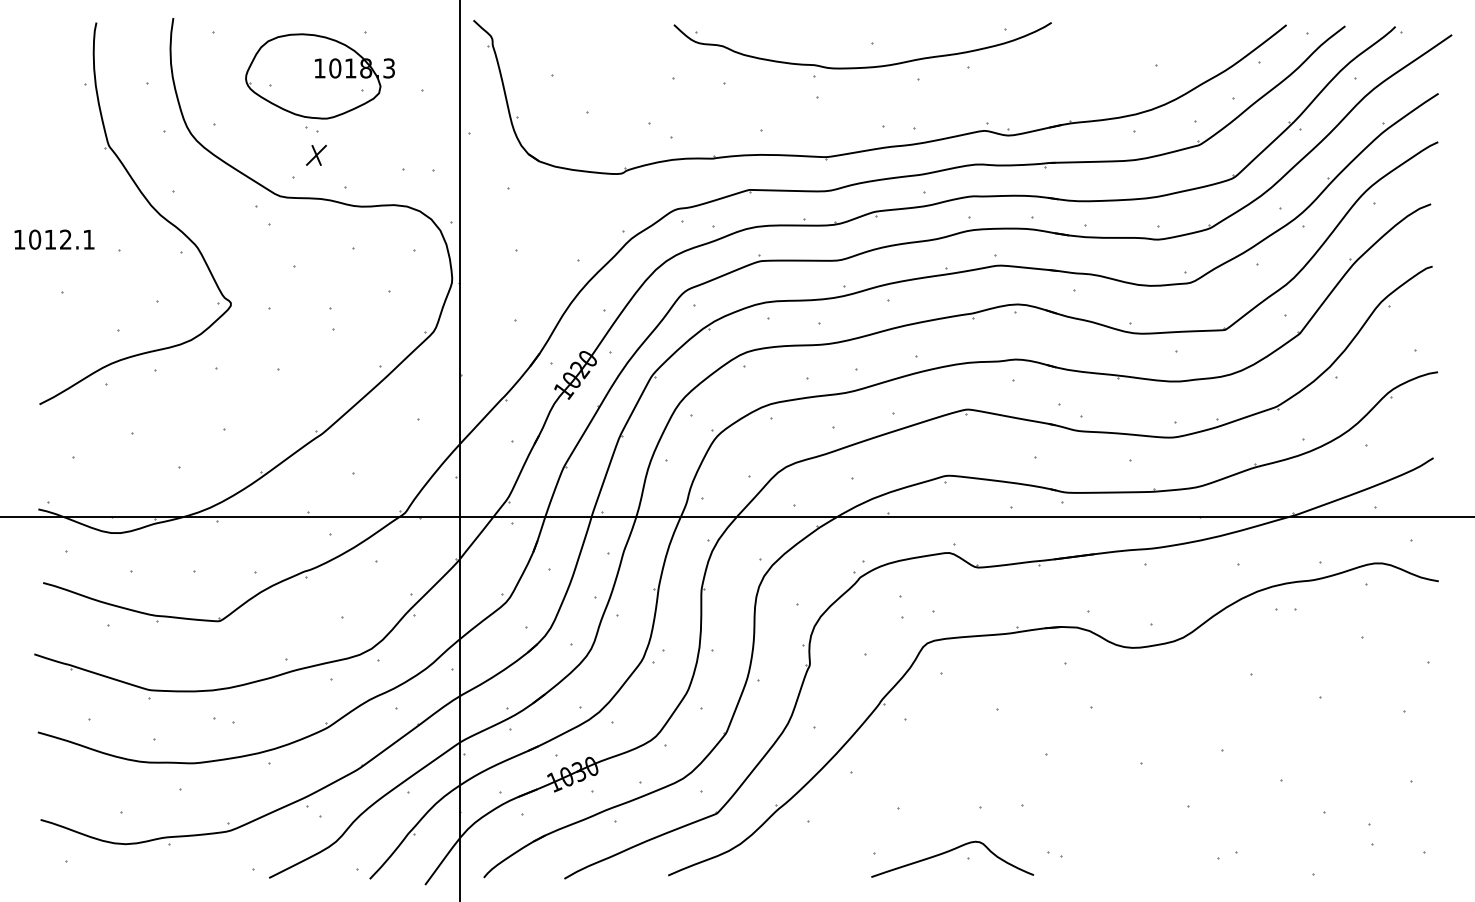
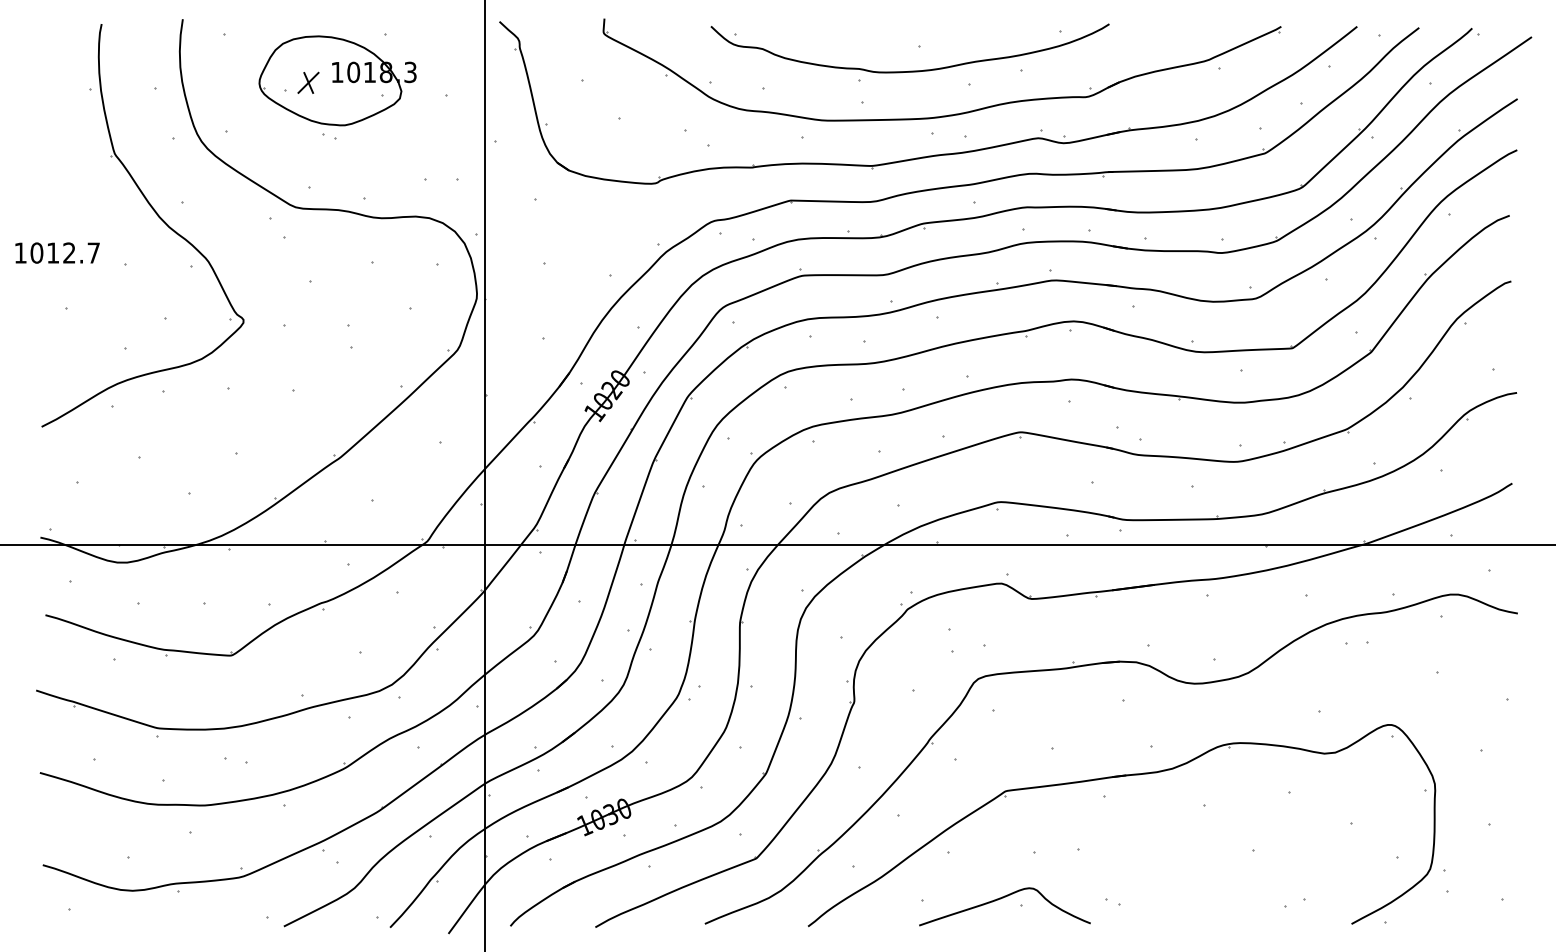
part: (898, 108) -> (947, 114), added
part: (316, 155) -> (308, 83), moved
text: (88, 239) -> (93, 252), 1012.1 -> 1012.7
part: (1056, 737) -> (1114, 778), added

